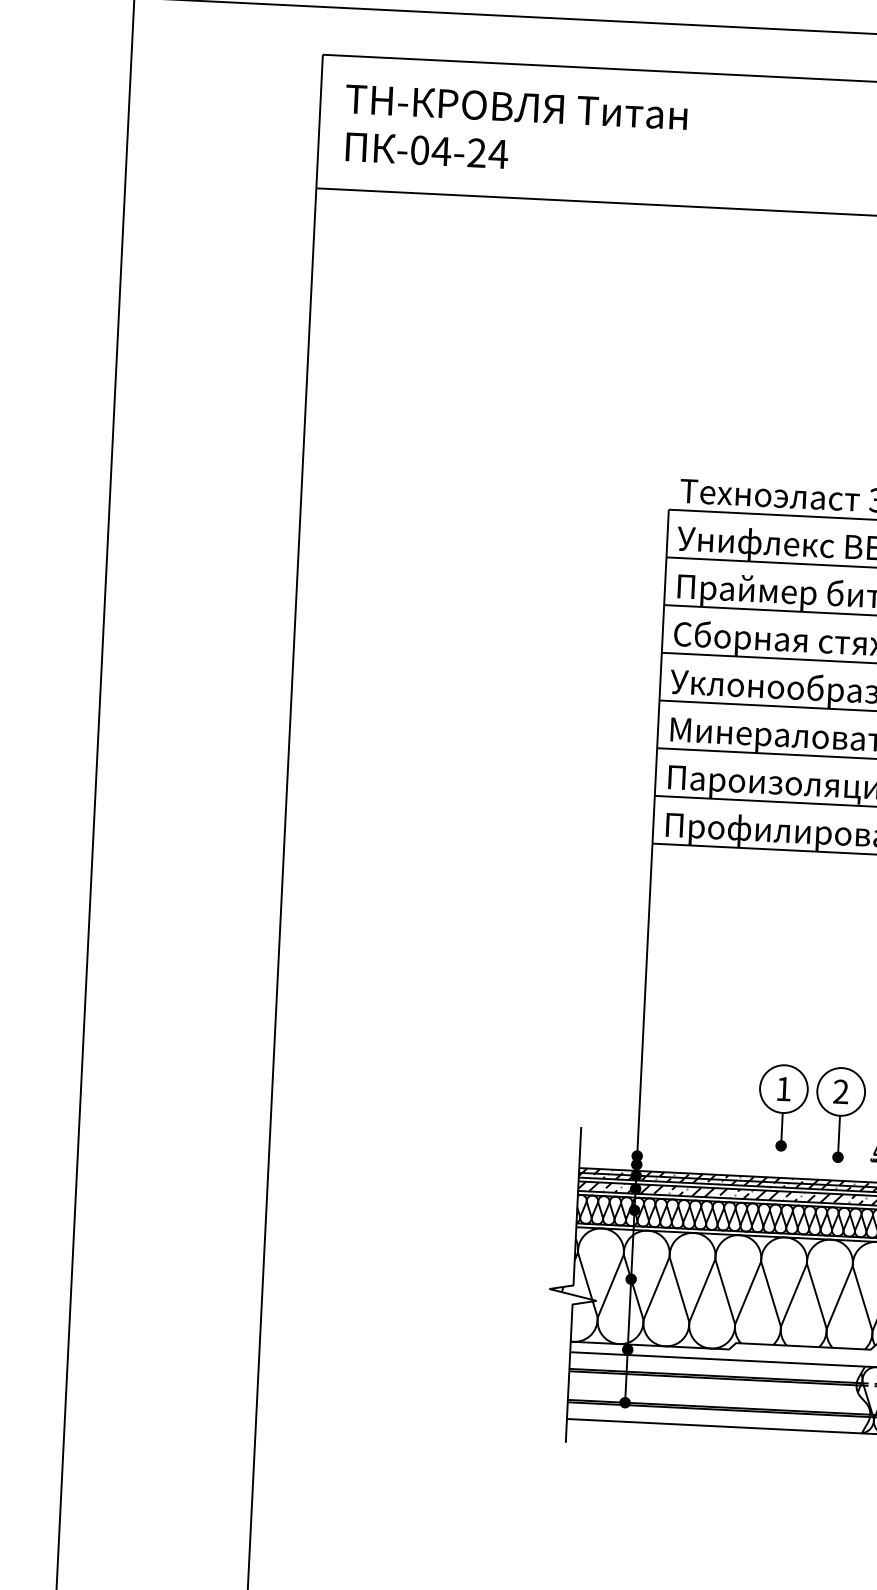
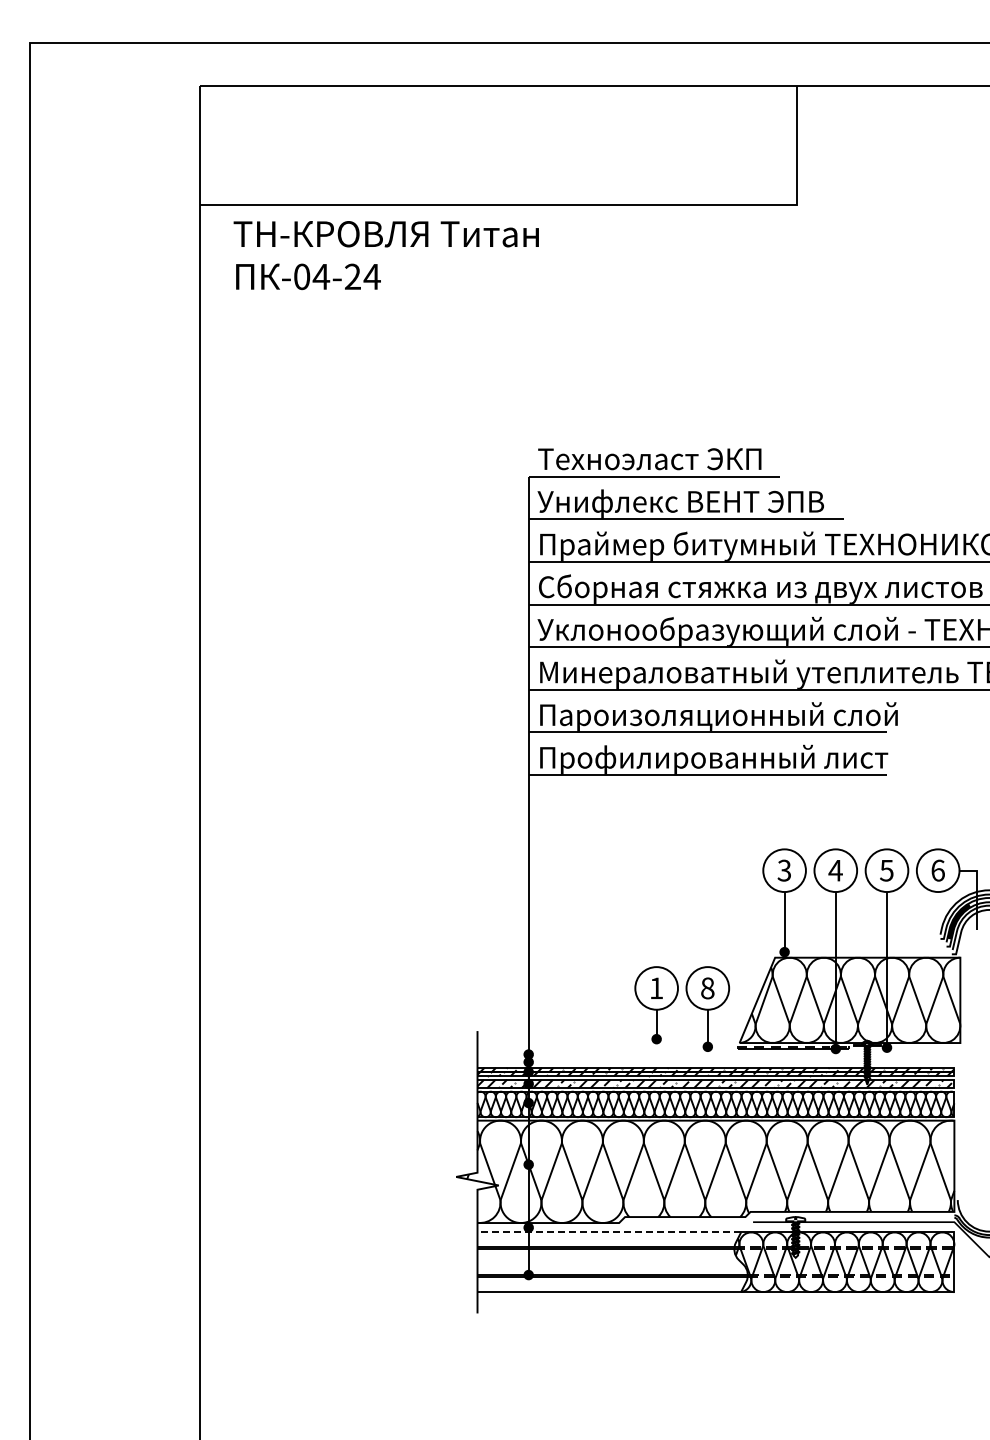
text: (514, 131) -> (385, 255), moved
text: (840, 1092) -> (707, 988), 2 -> 8
line: (717, 1359) -> (609, 1232), solid -> dashed

